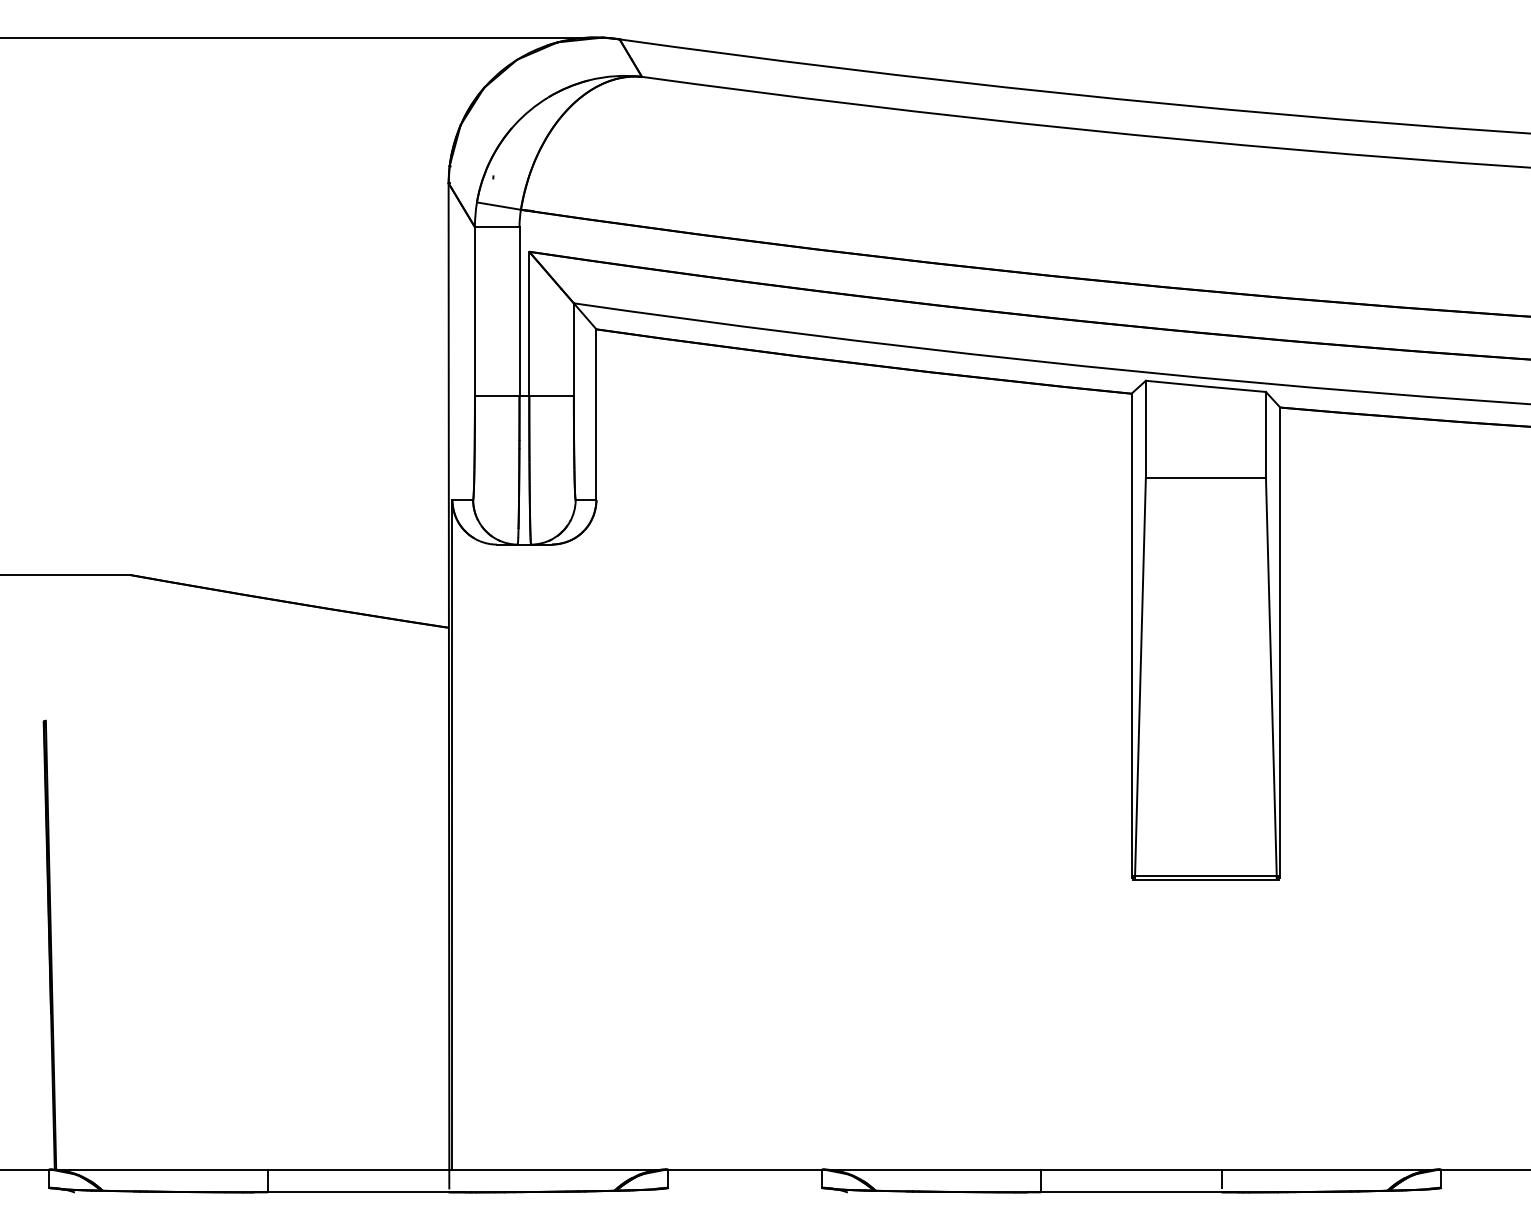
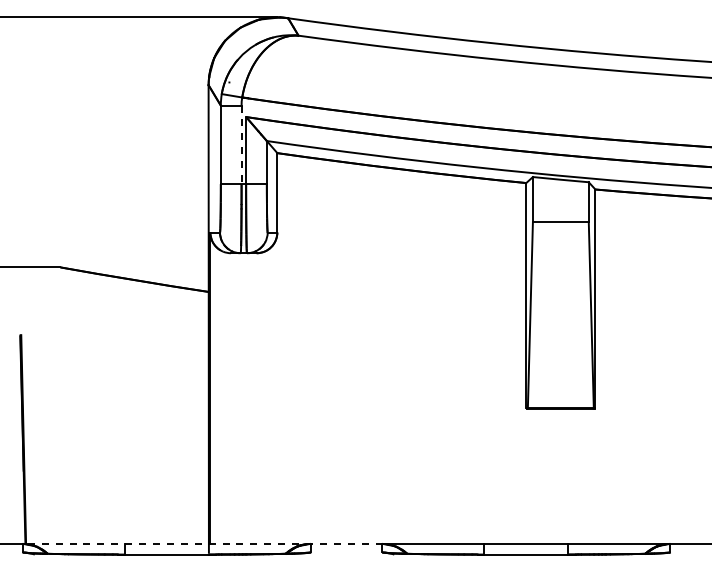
line: (519, 312) -> (241, 145), solid -> dashed
line: (435, 1168) -> (202, 543), solid -> dashed

